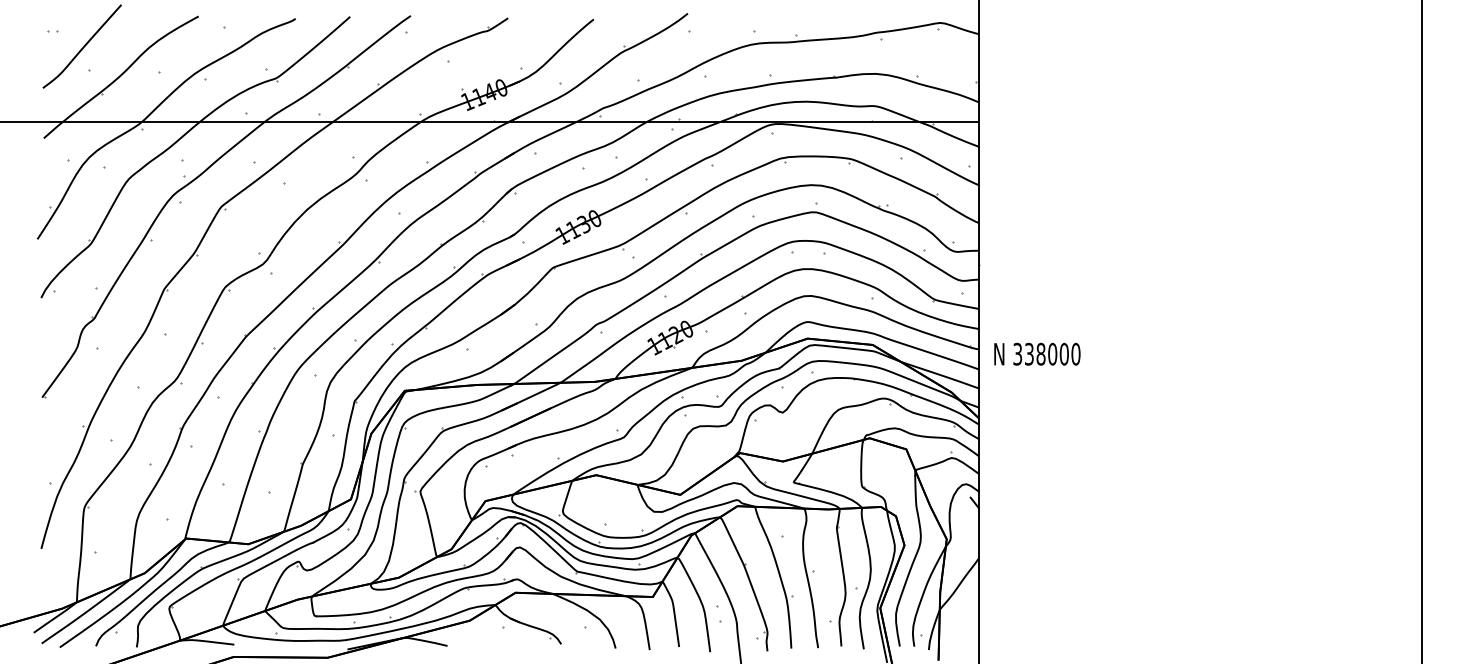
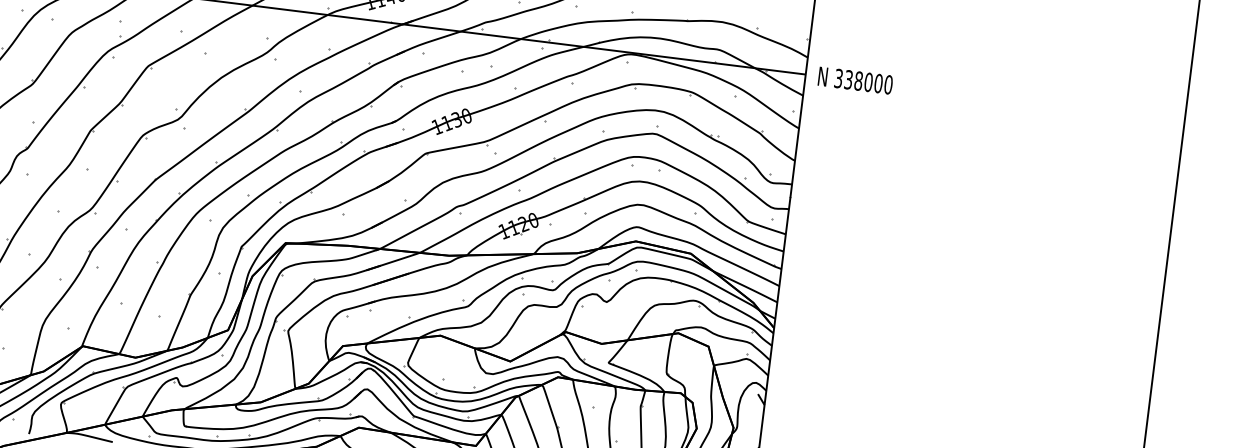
text: (1037, 353) -> (855, 80), moved

